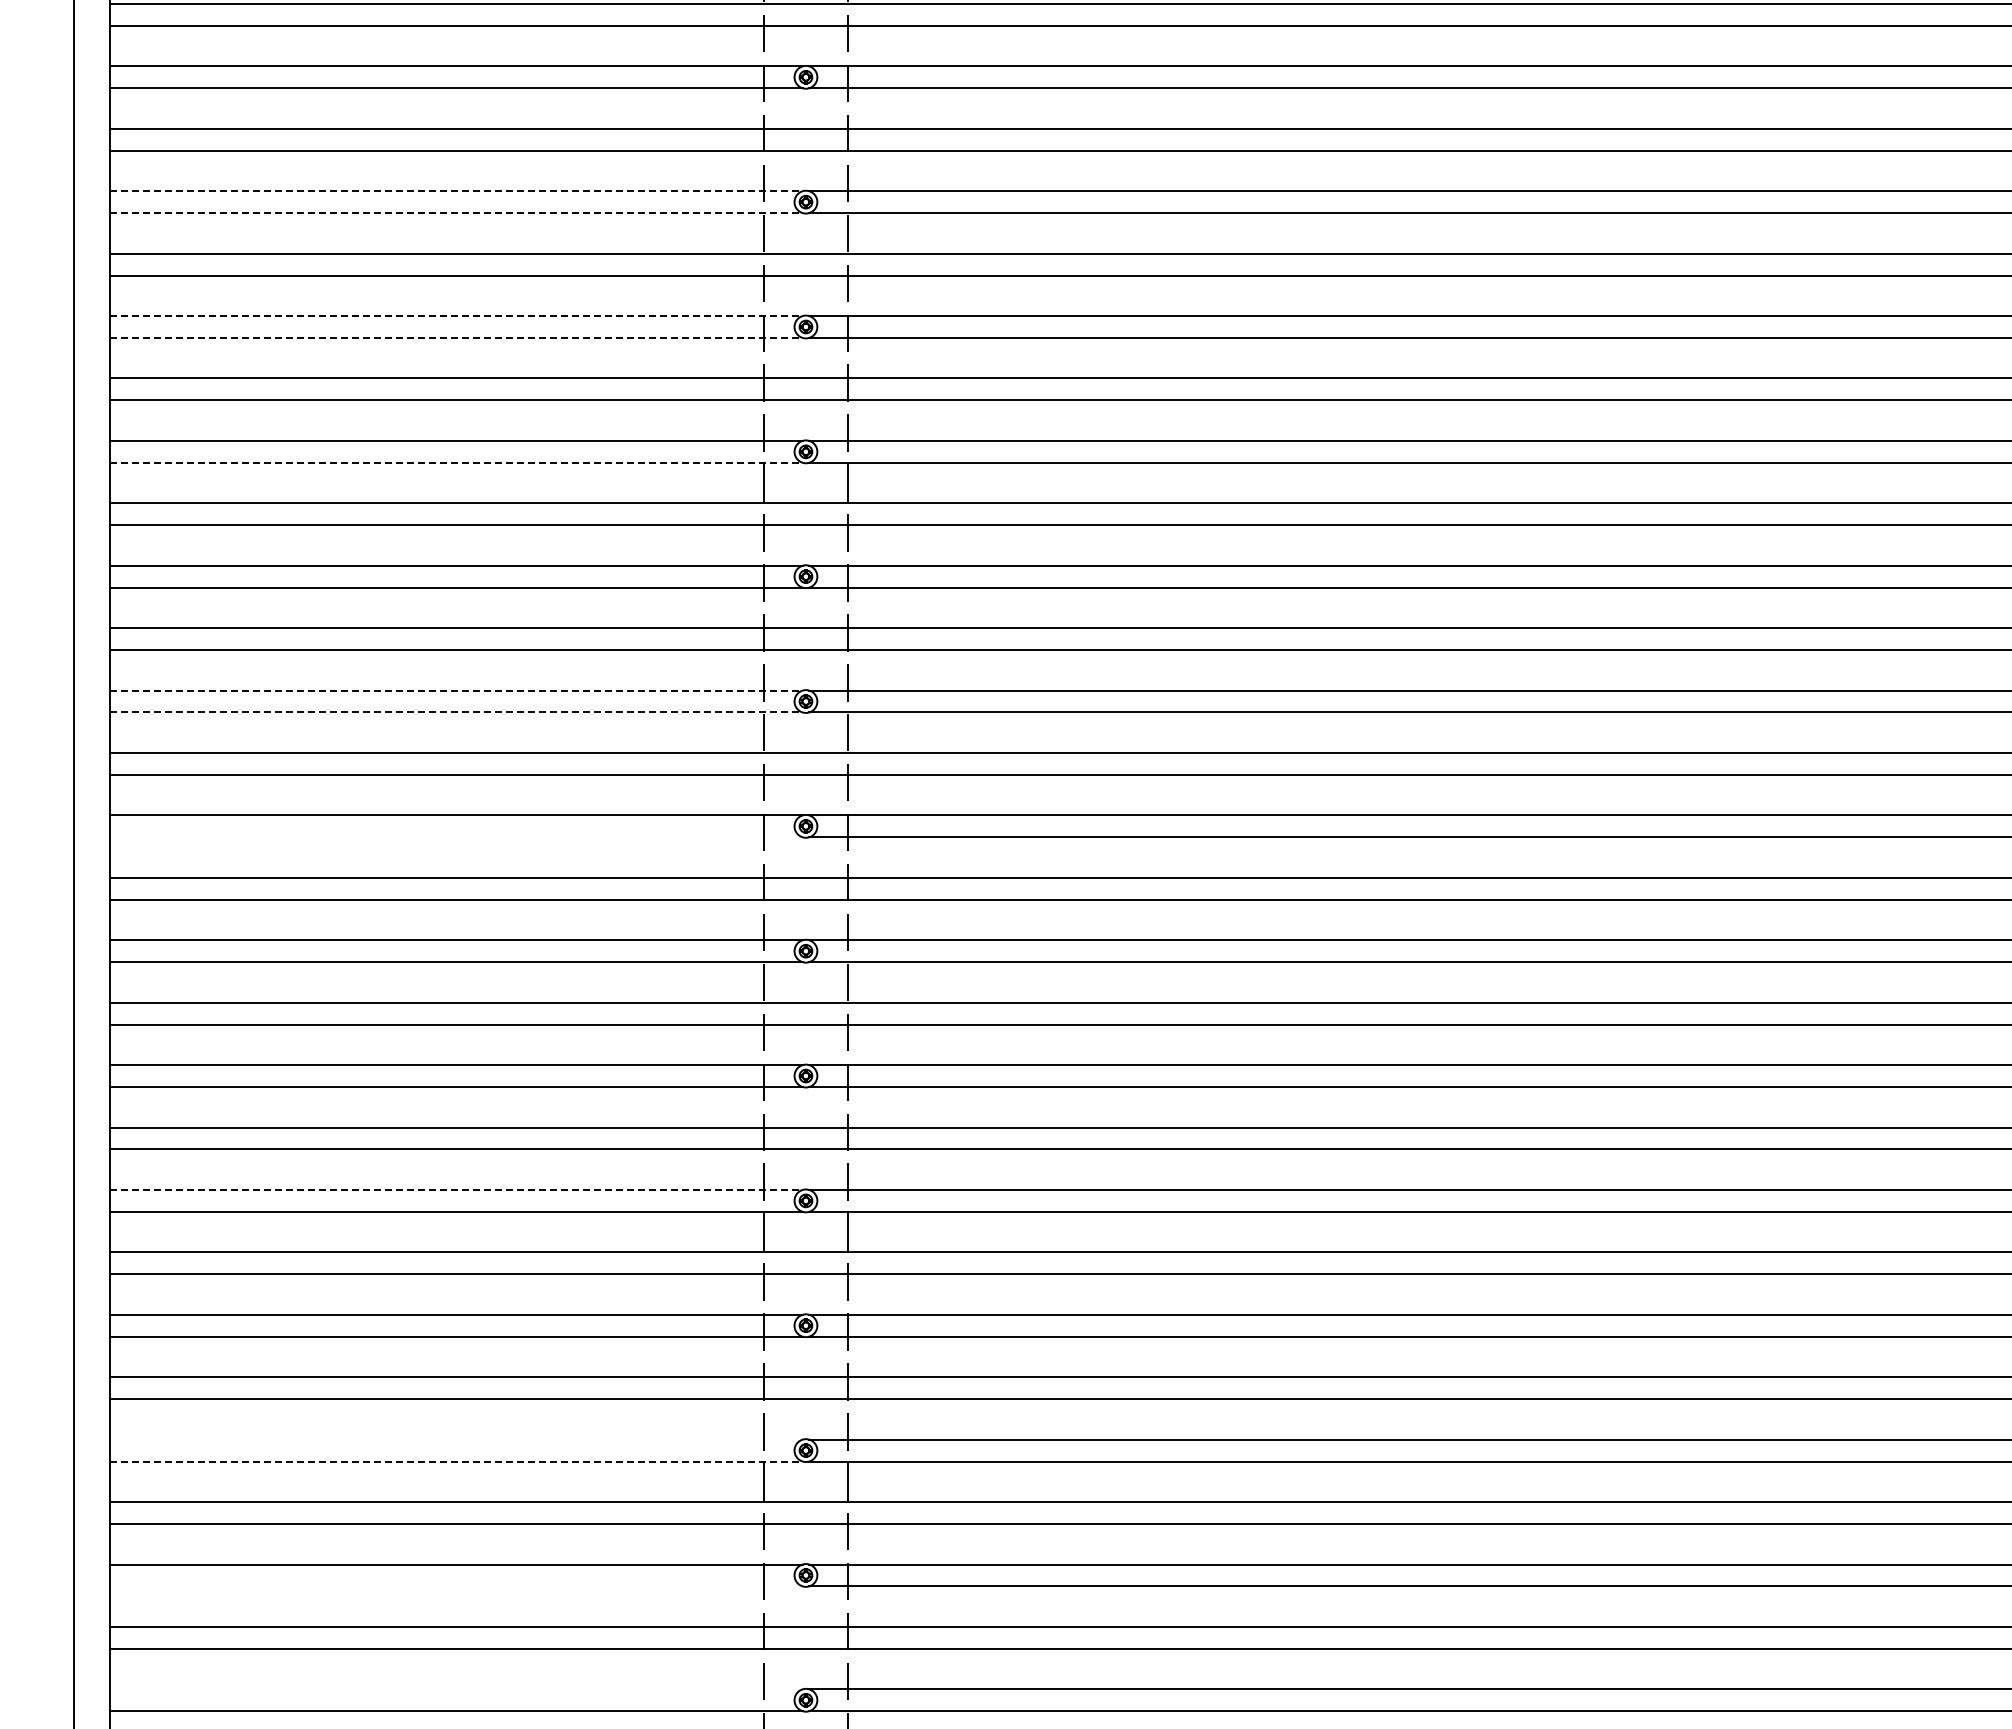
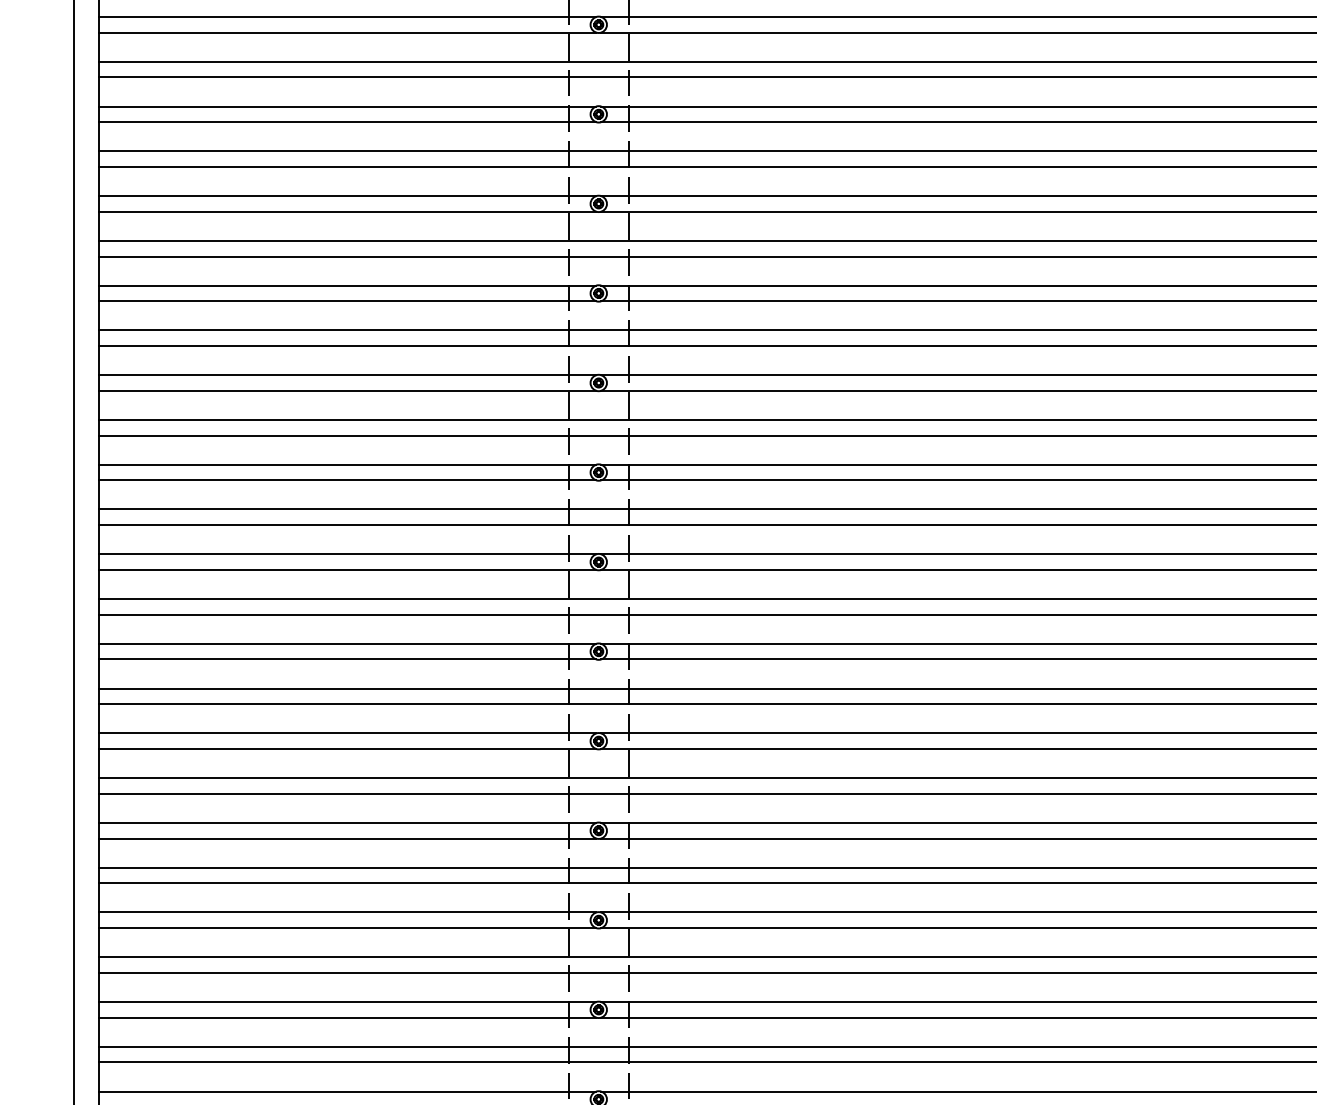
line: (456, 191) -> (348, 17), dashed -> solid
line: (456, 213) -> (348, 32), dashed -> solid
line: (456, 316) -> (348, 106), dashed -> solid
line: (456, 337) -> (348, 121), dashed -> solid
line: (456, 462) -> (348, 211), dashed -> solid
line: (456, 690) -> (348, 375), dashed -> solid
line: (456, 712) -> (348, 390), dashed -> solid
line: (455, 837) -> (347, 480), added
line: (456, 1189) -> (348, 733), dashed -> solid
line: (455, 1439) -> (347, 912), added
line: (456, 1461) -> (348, 928), dashed -> solid
line: (455, 1586) -> (347, 1017), added
line: (455, 1689) -> (347, 1091), added

